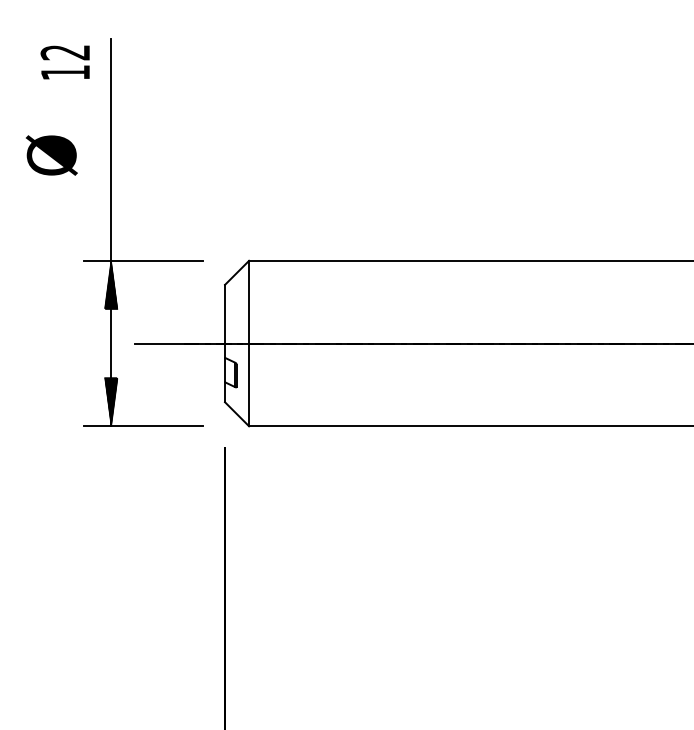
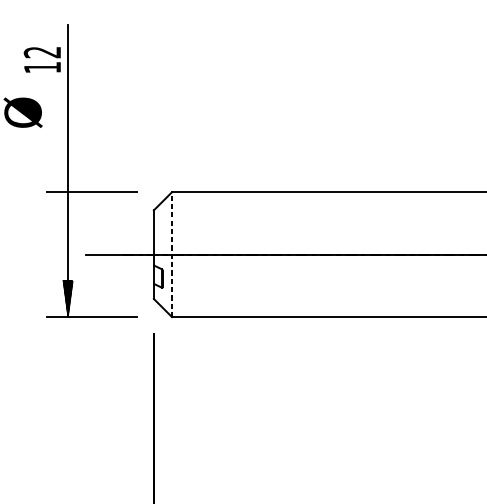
text: (64, 62) -> (41, 59), moved
hatch: (110, 284) -> (67, 210), removed
line: (249, 343) -> (172, 254), solid -> dashed

